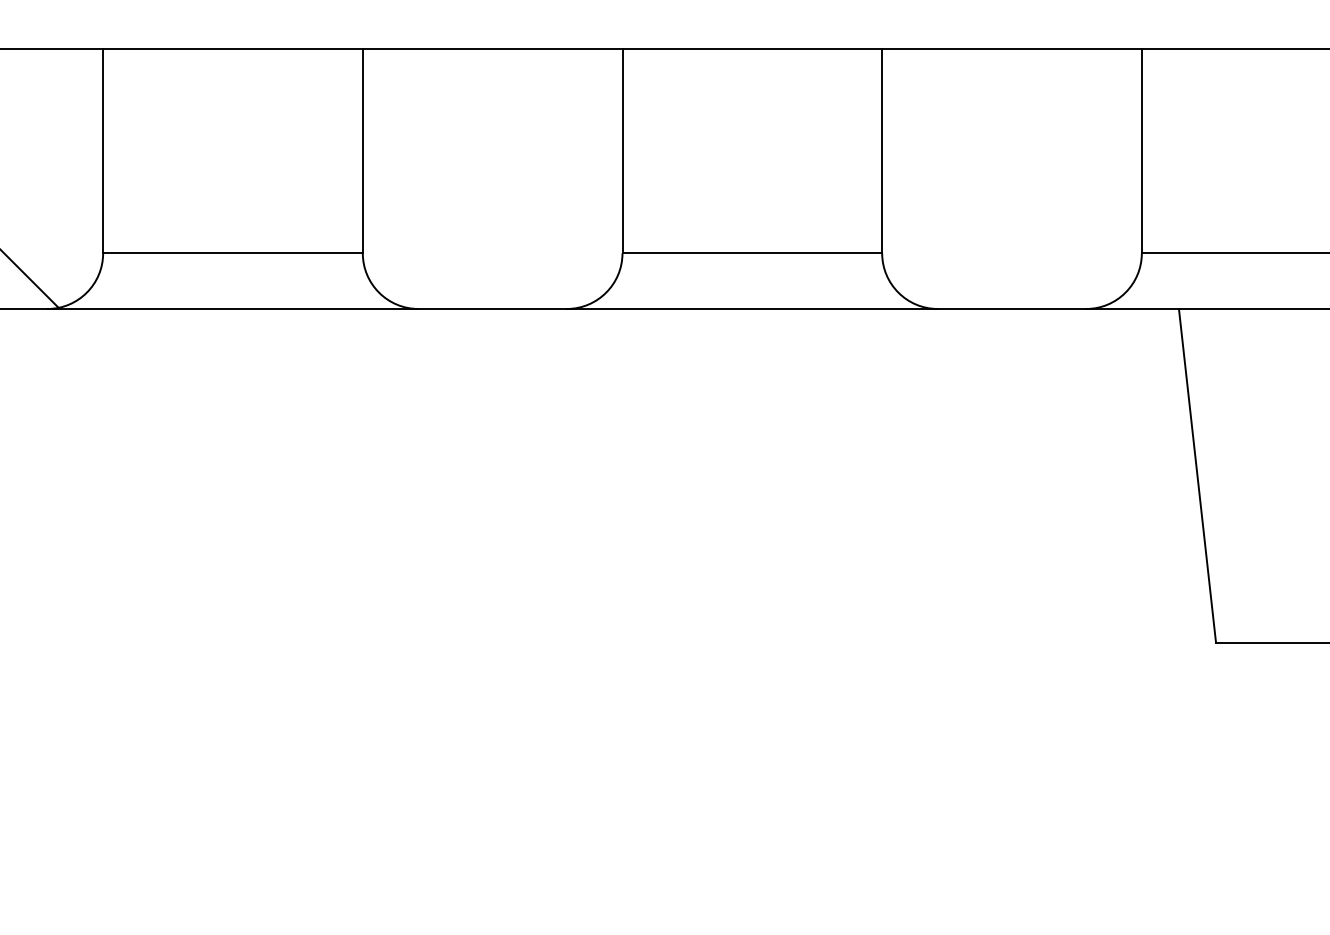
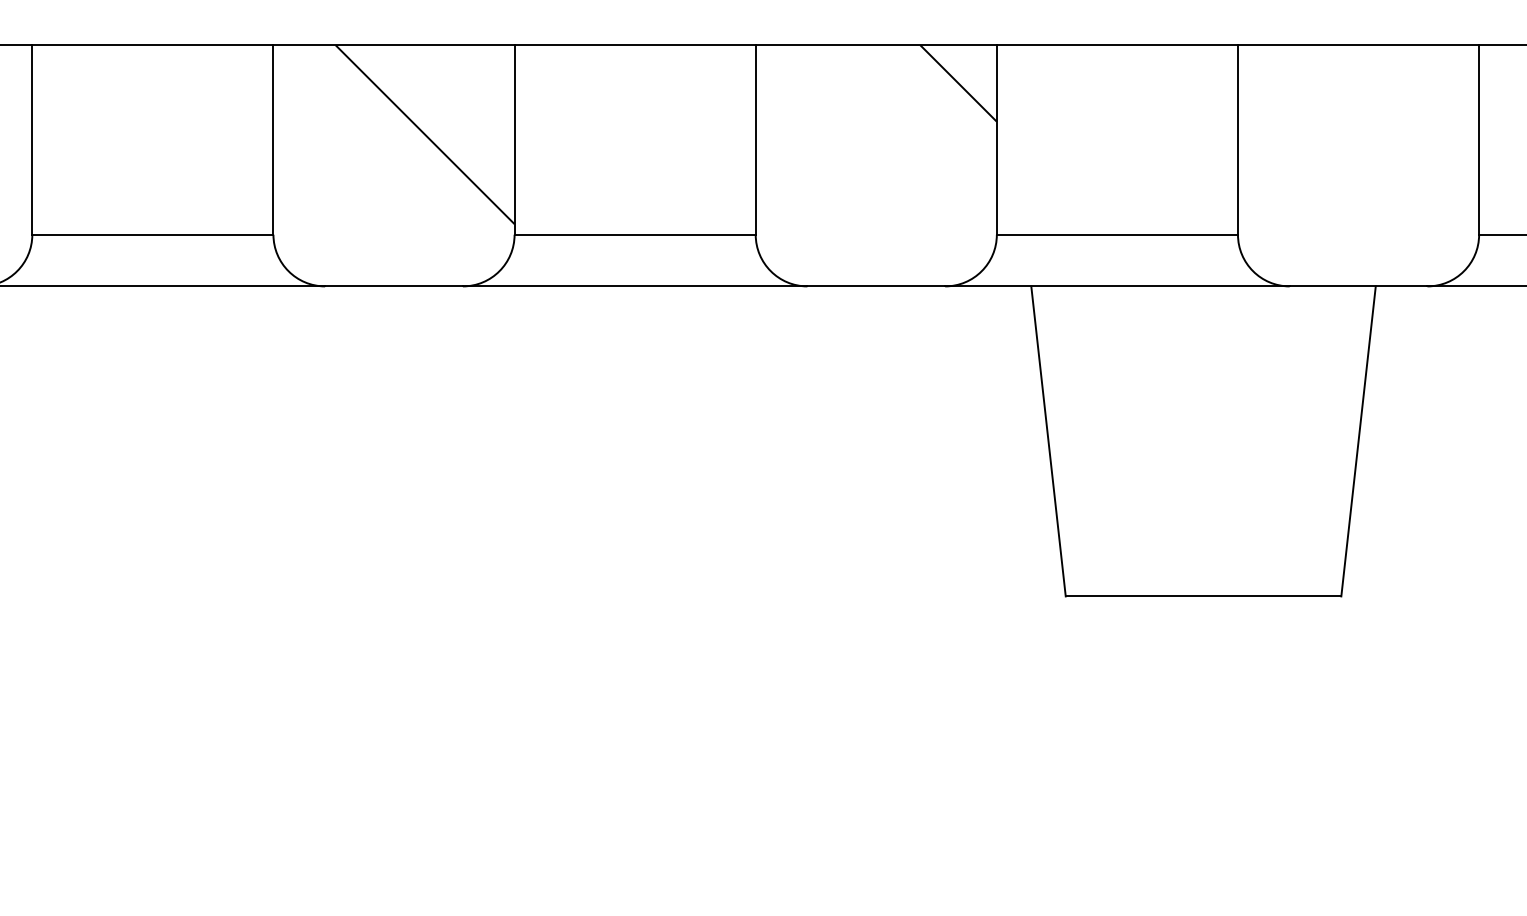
hatch: (1100, 90) -> (958, 83), added
hatch: (525, 145) -> (424, 134), added

